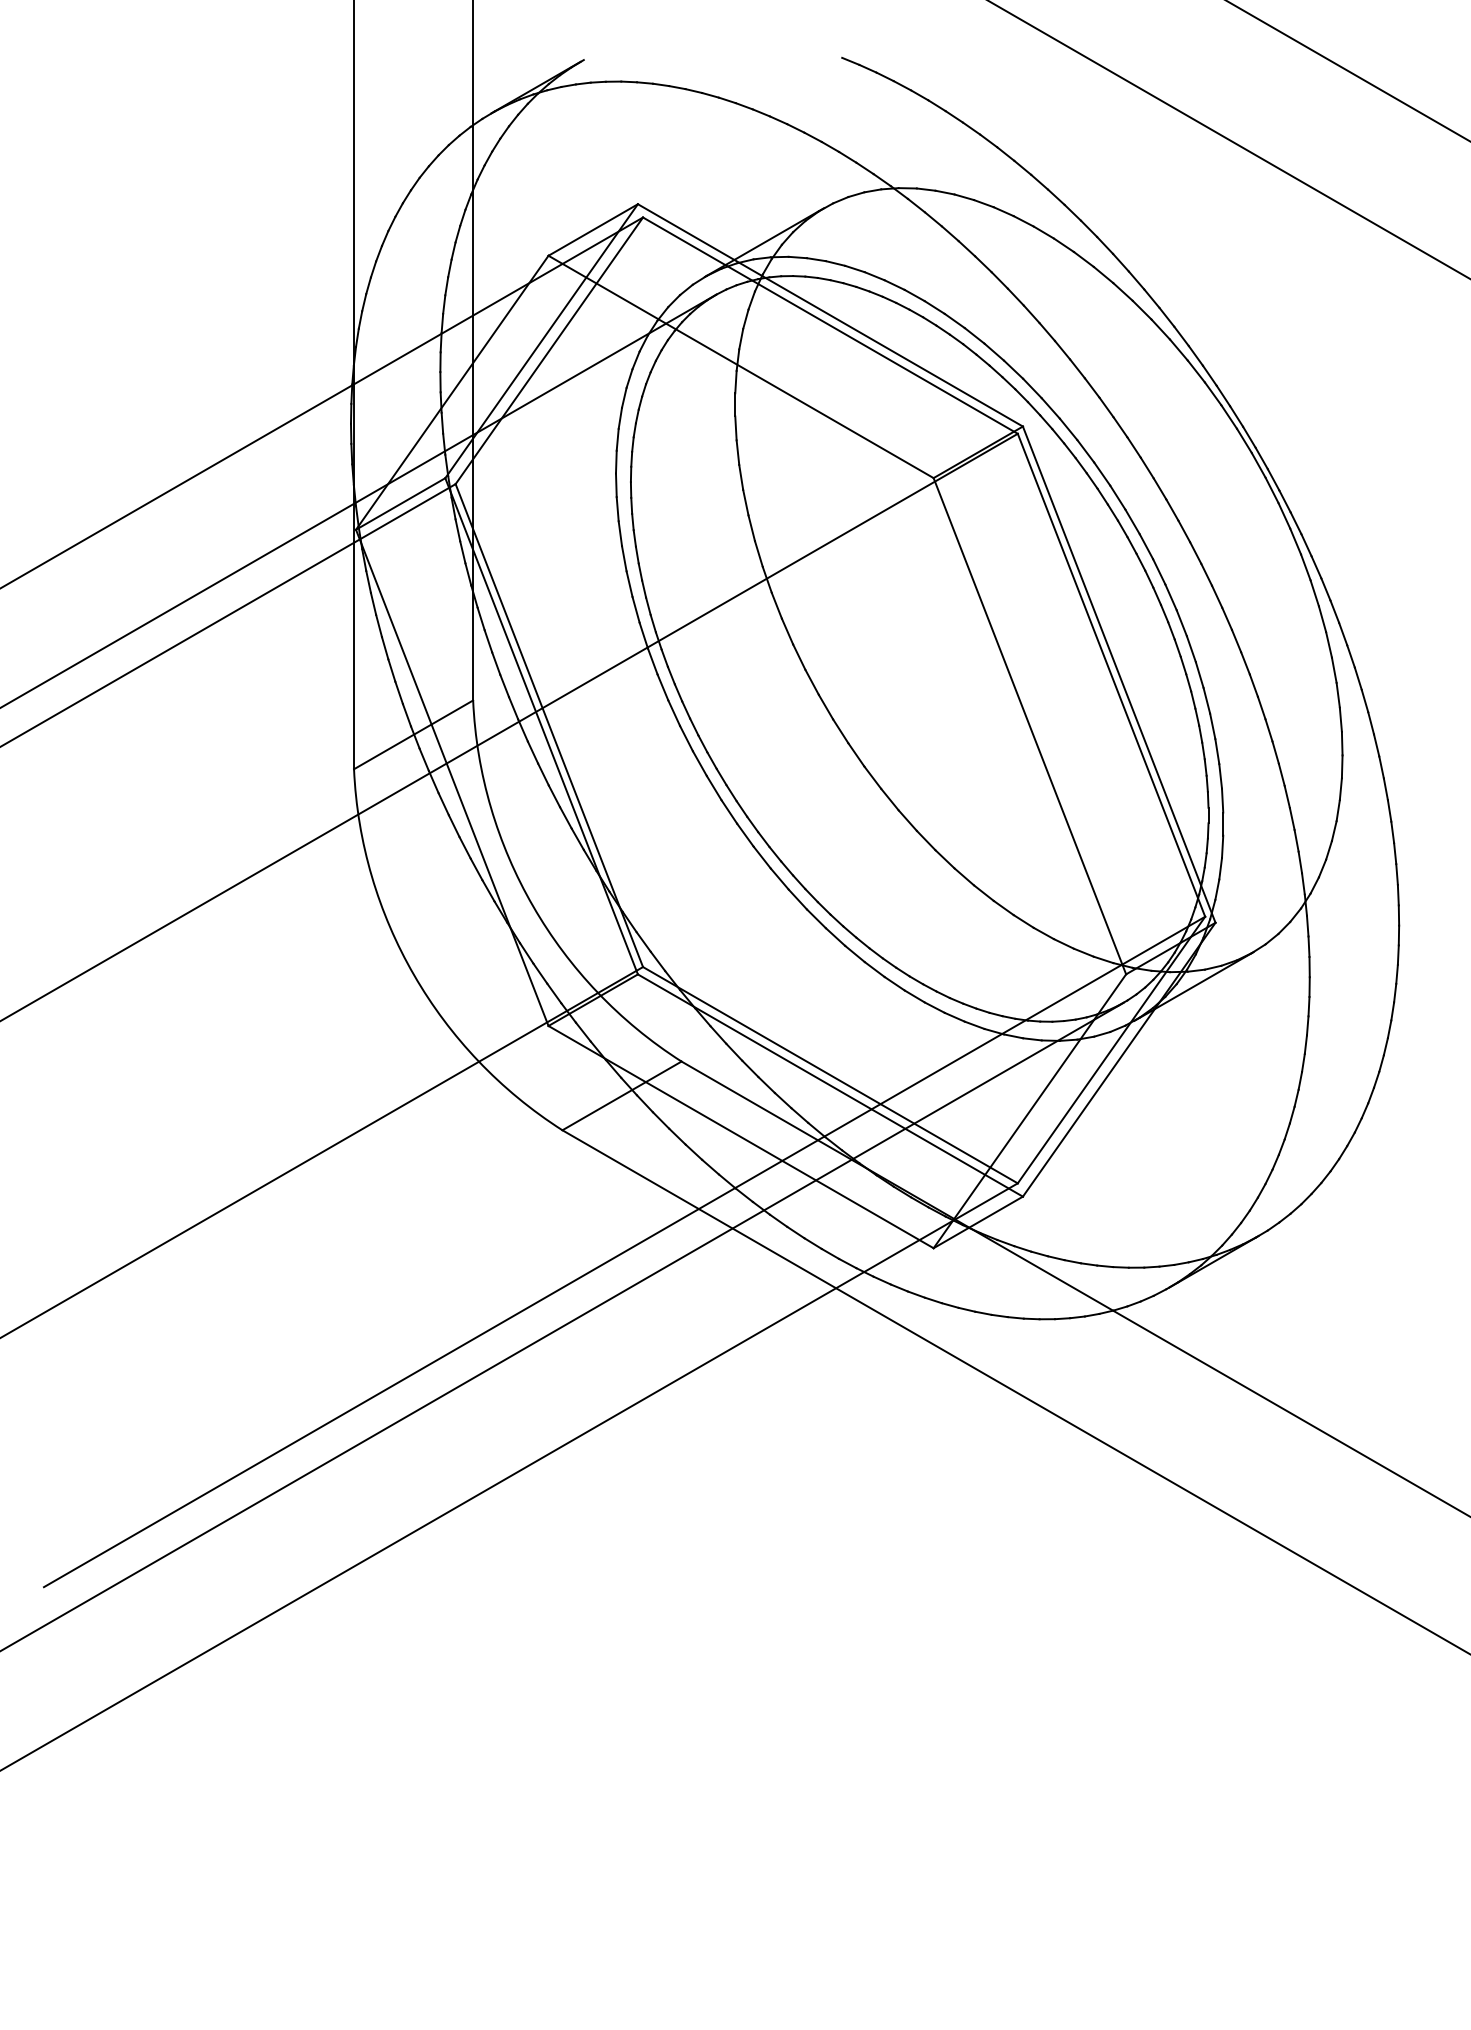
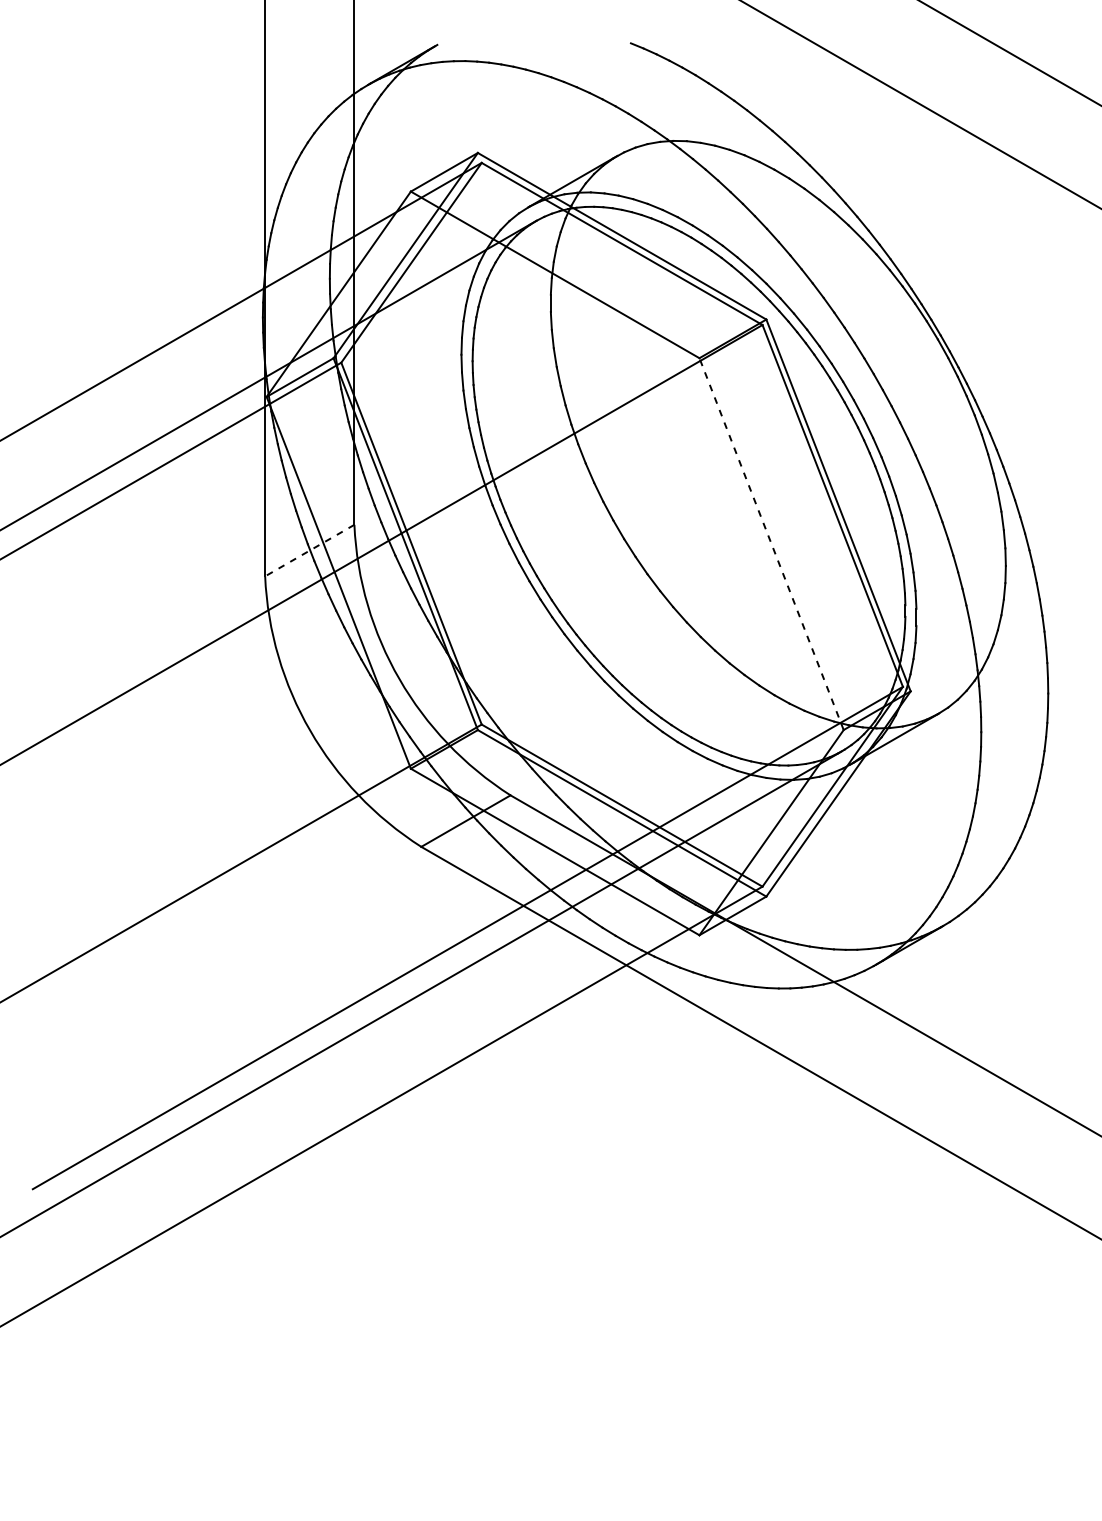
line: (1029, 725) -> (771, 543), solid -> dashed
line: (413, 734) -> (309, 550), solid -> dashed

